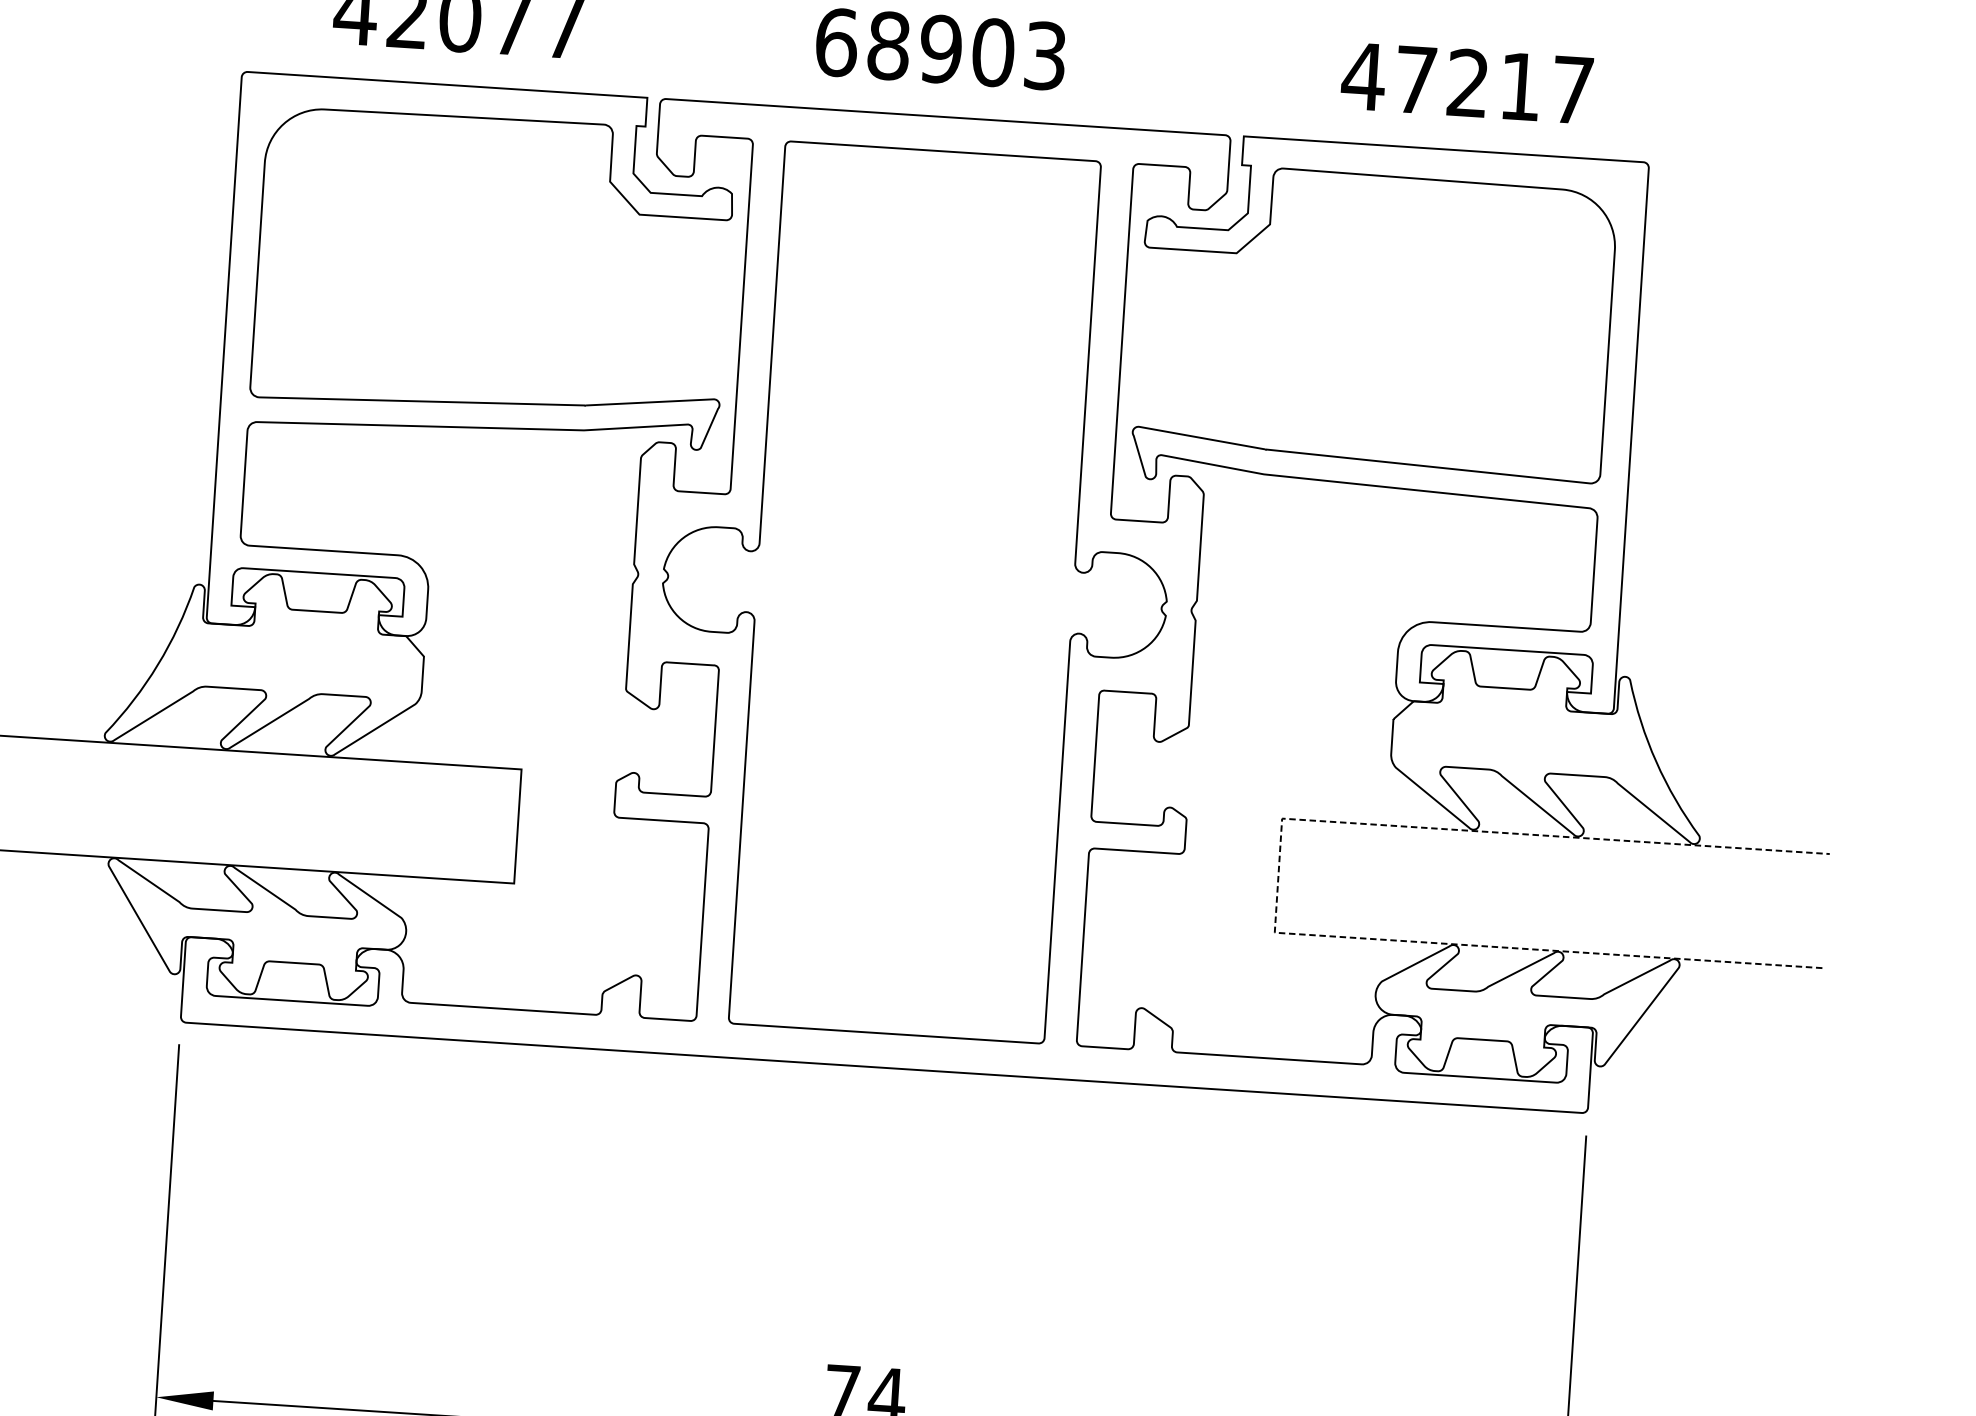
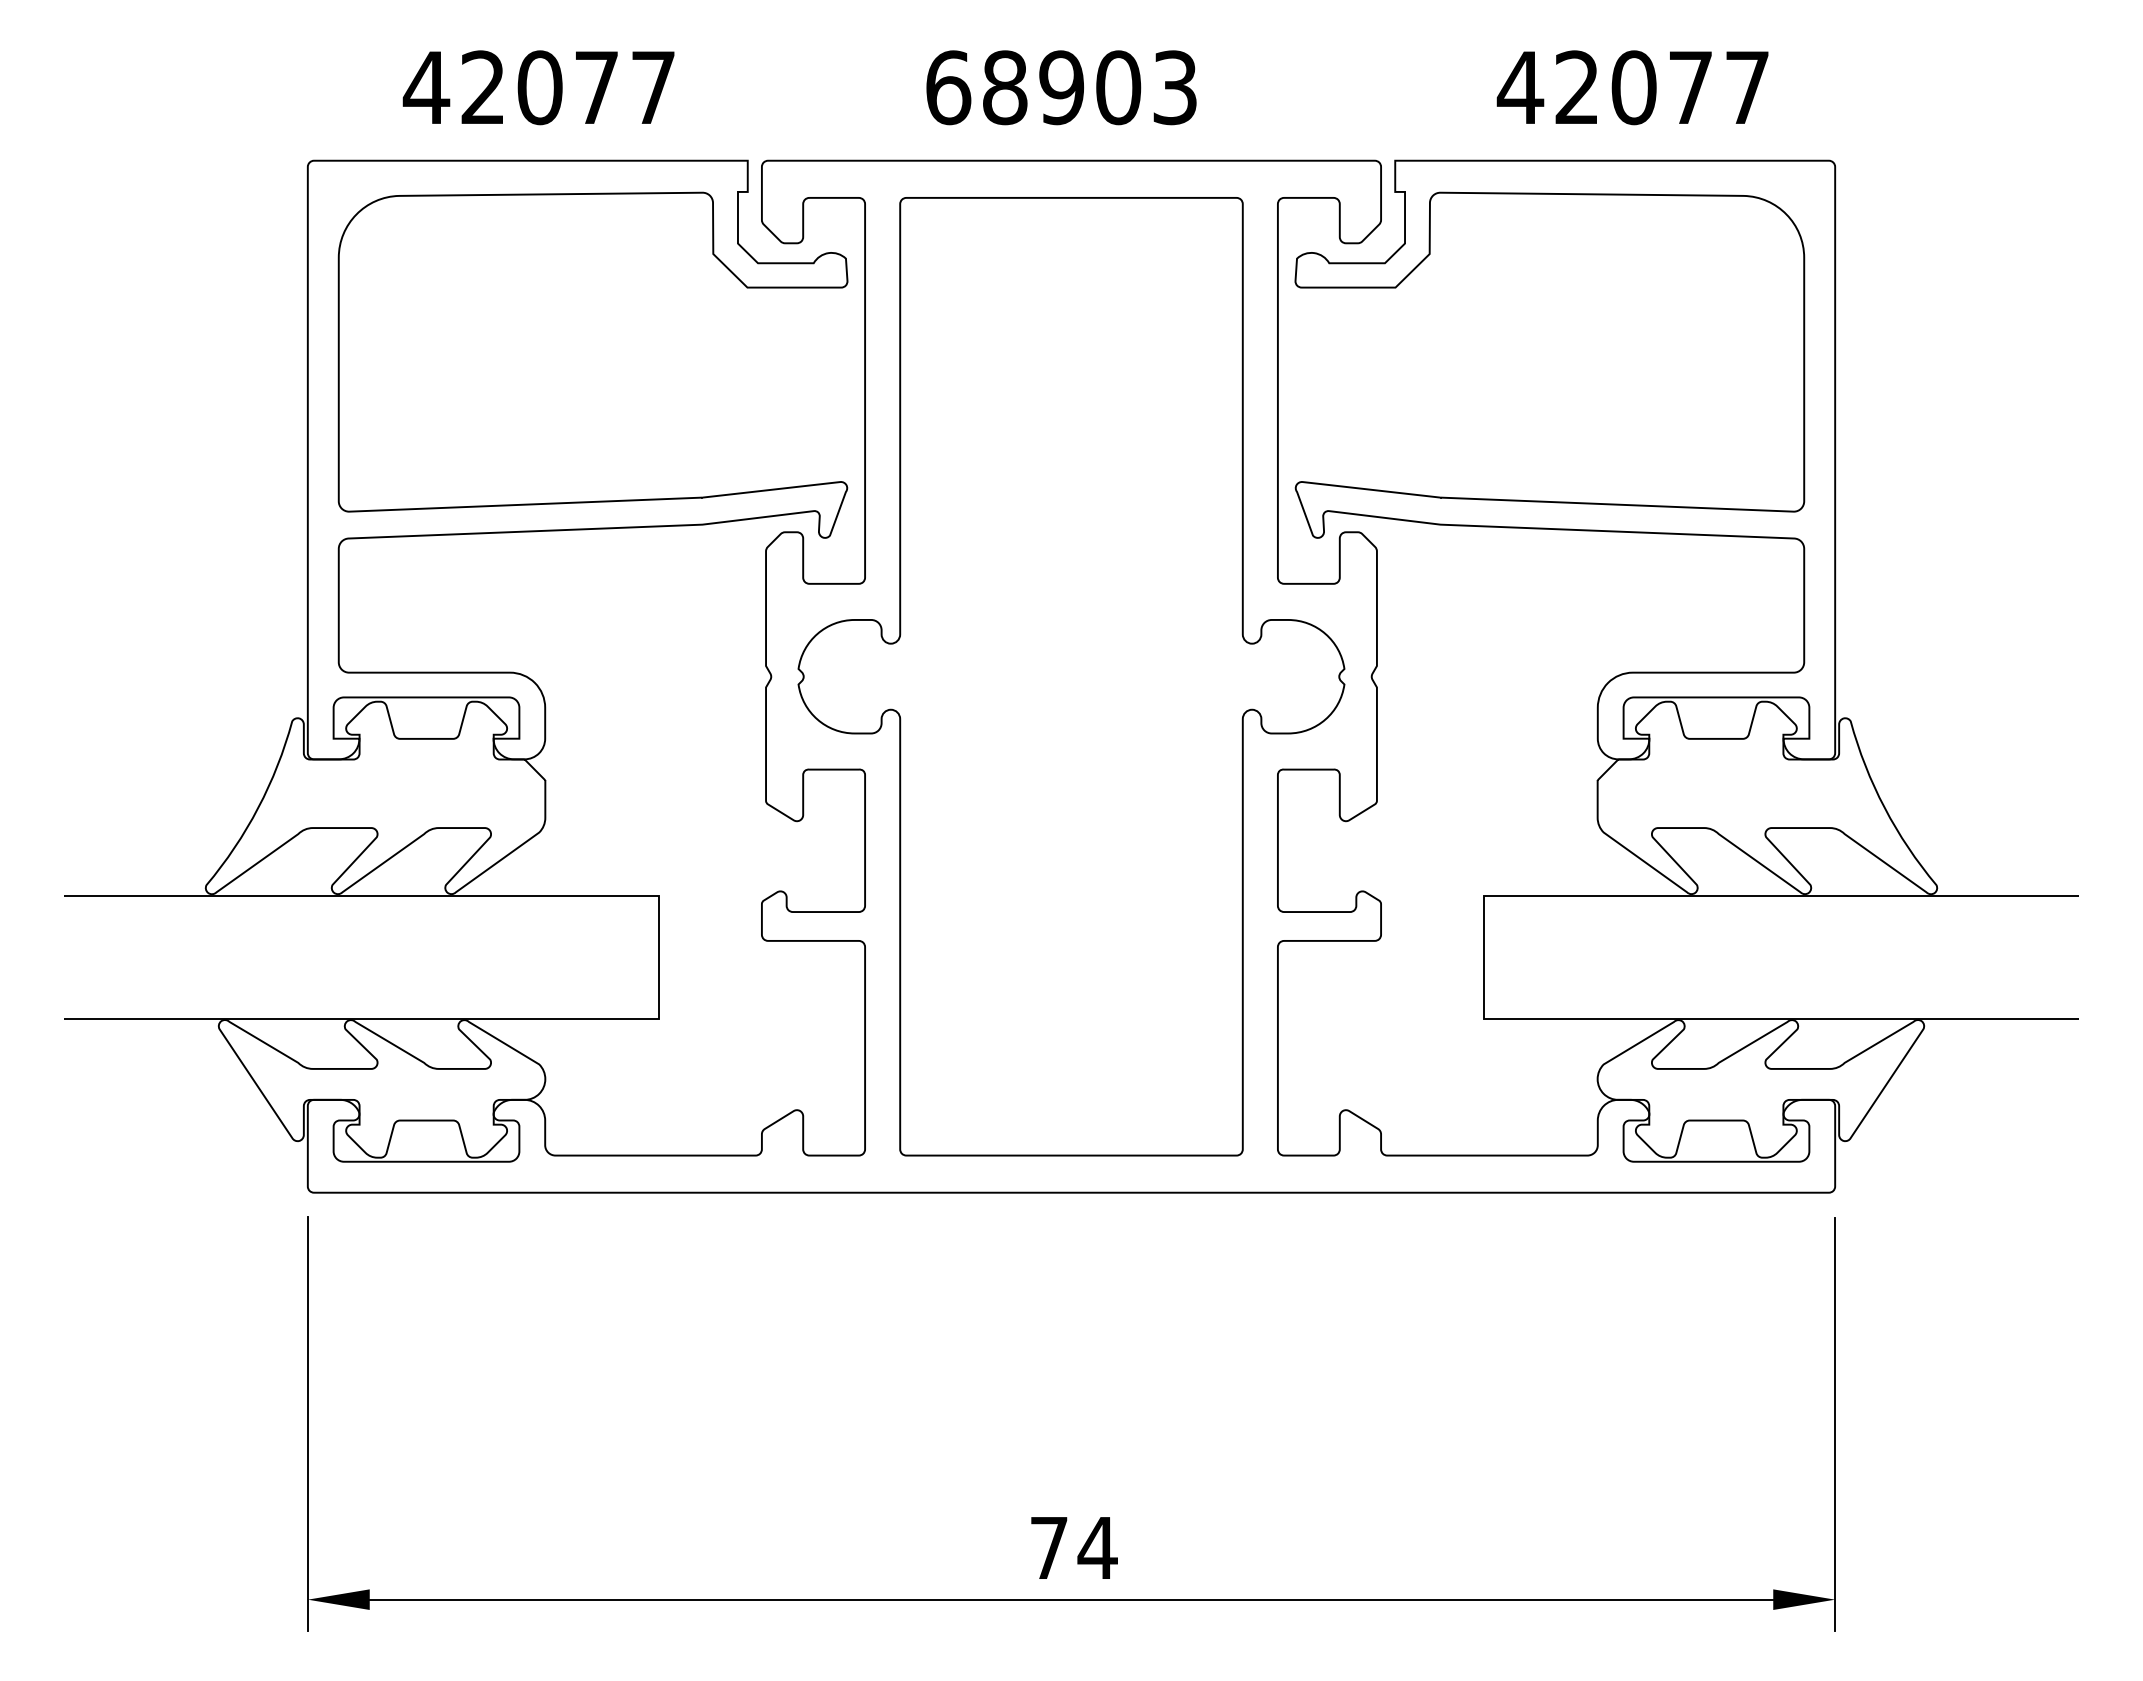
text: (1467, 83) -> (1633, 87), 47217 -> 42077
line: (1278, 875) -> (1484, 957), dashed -> solid

